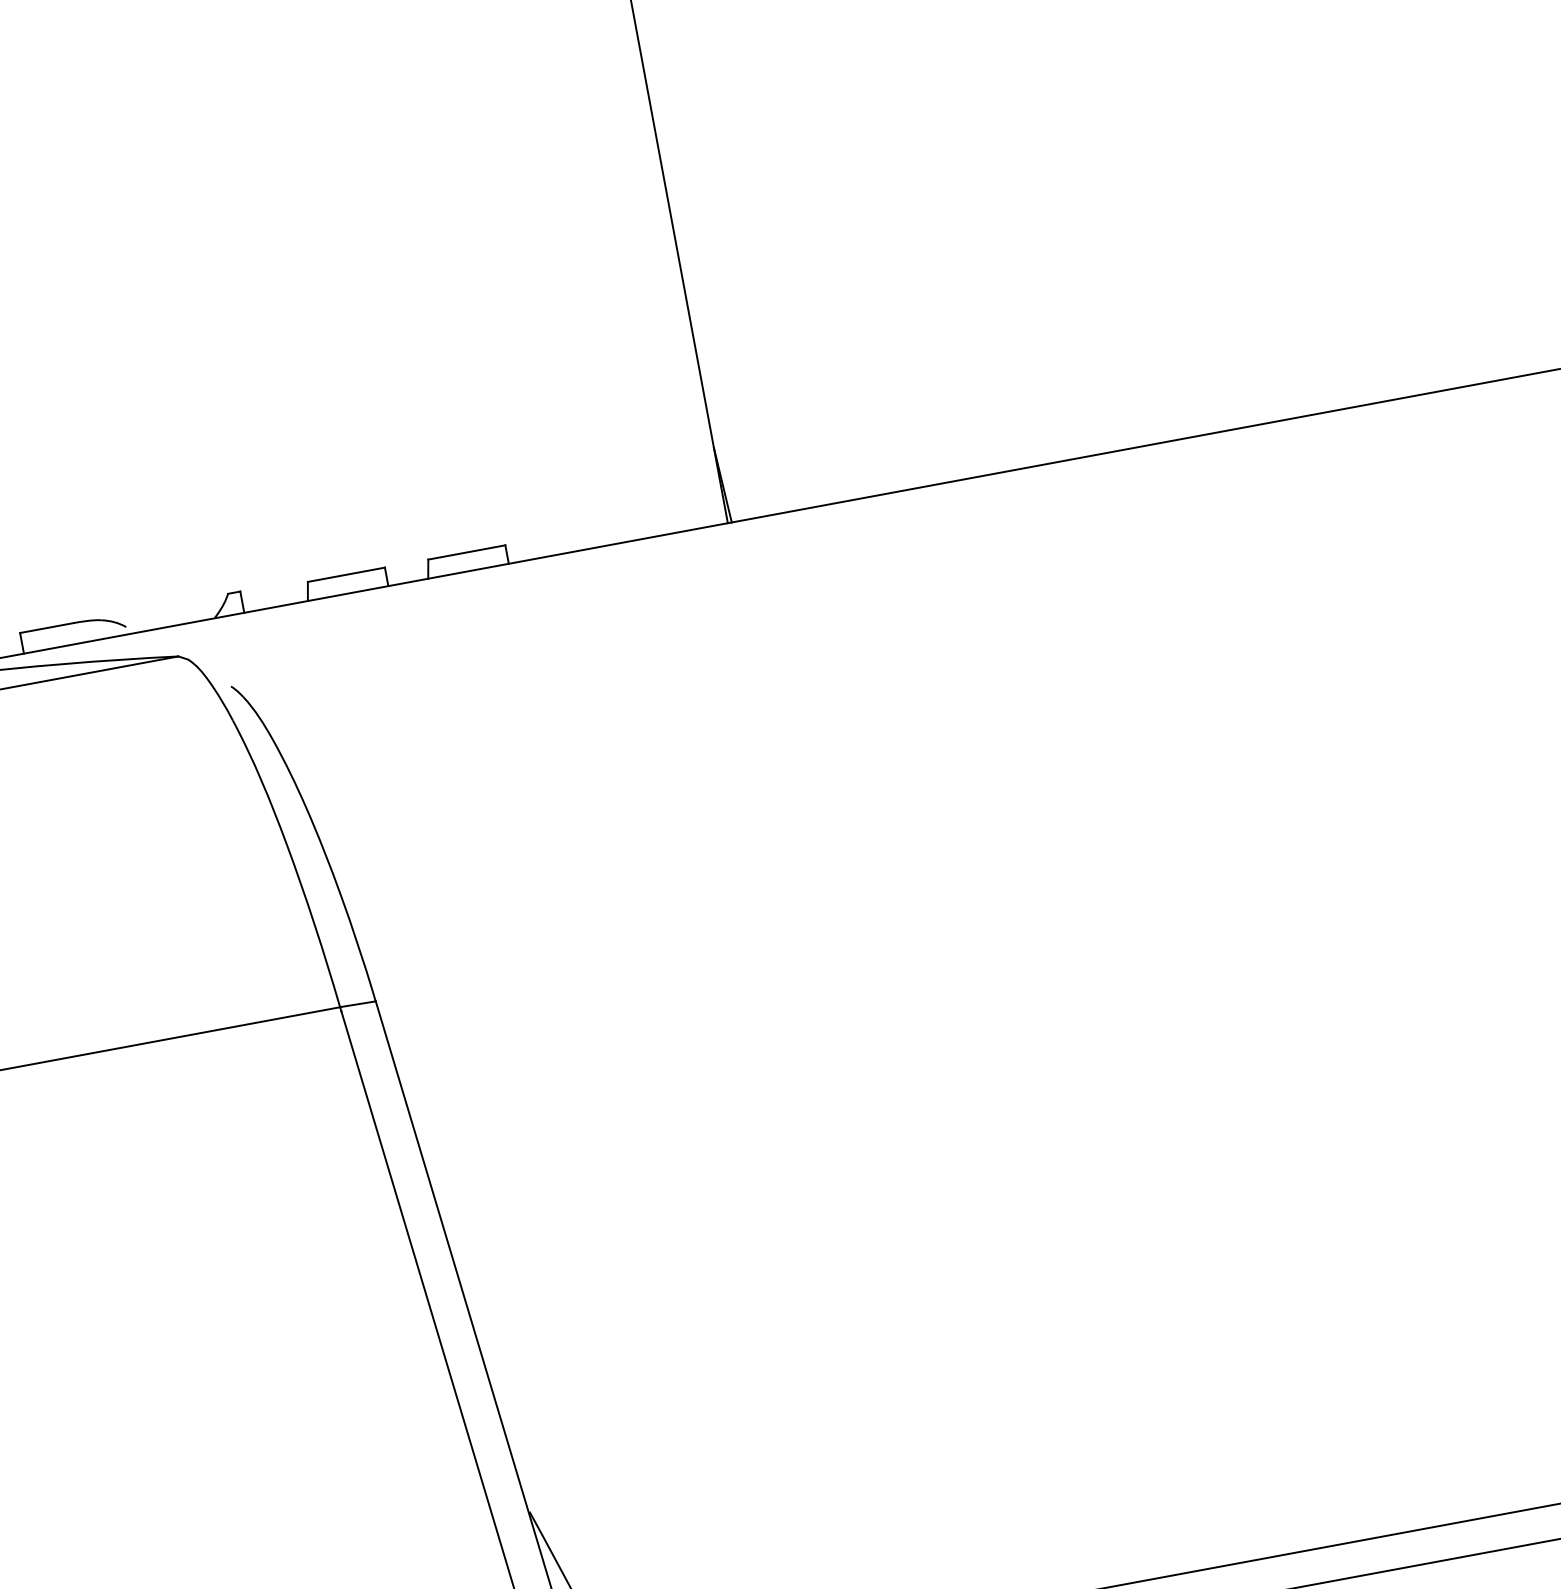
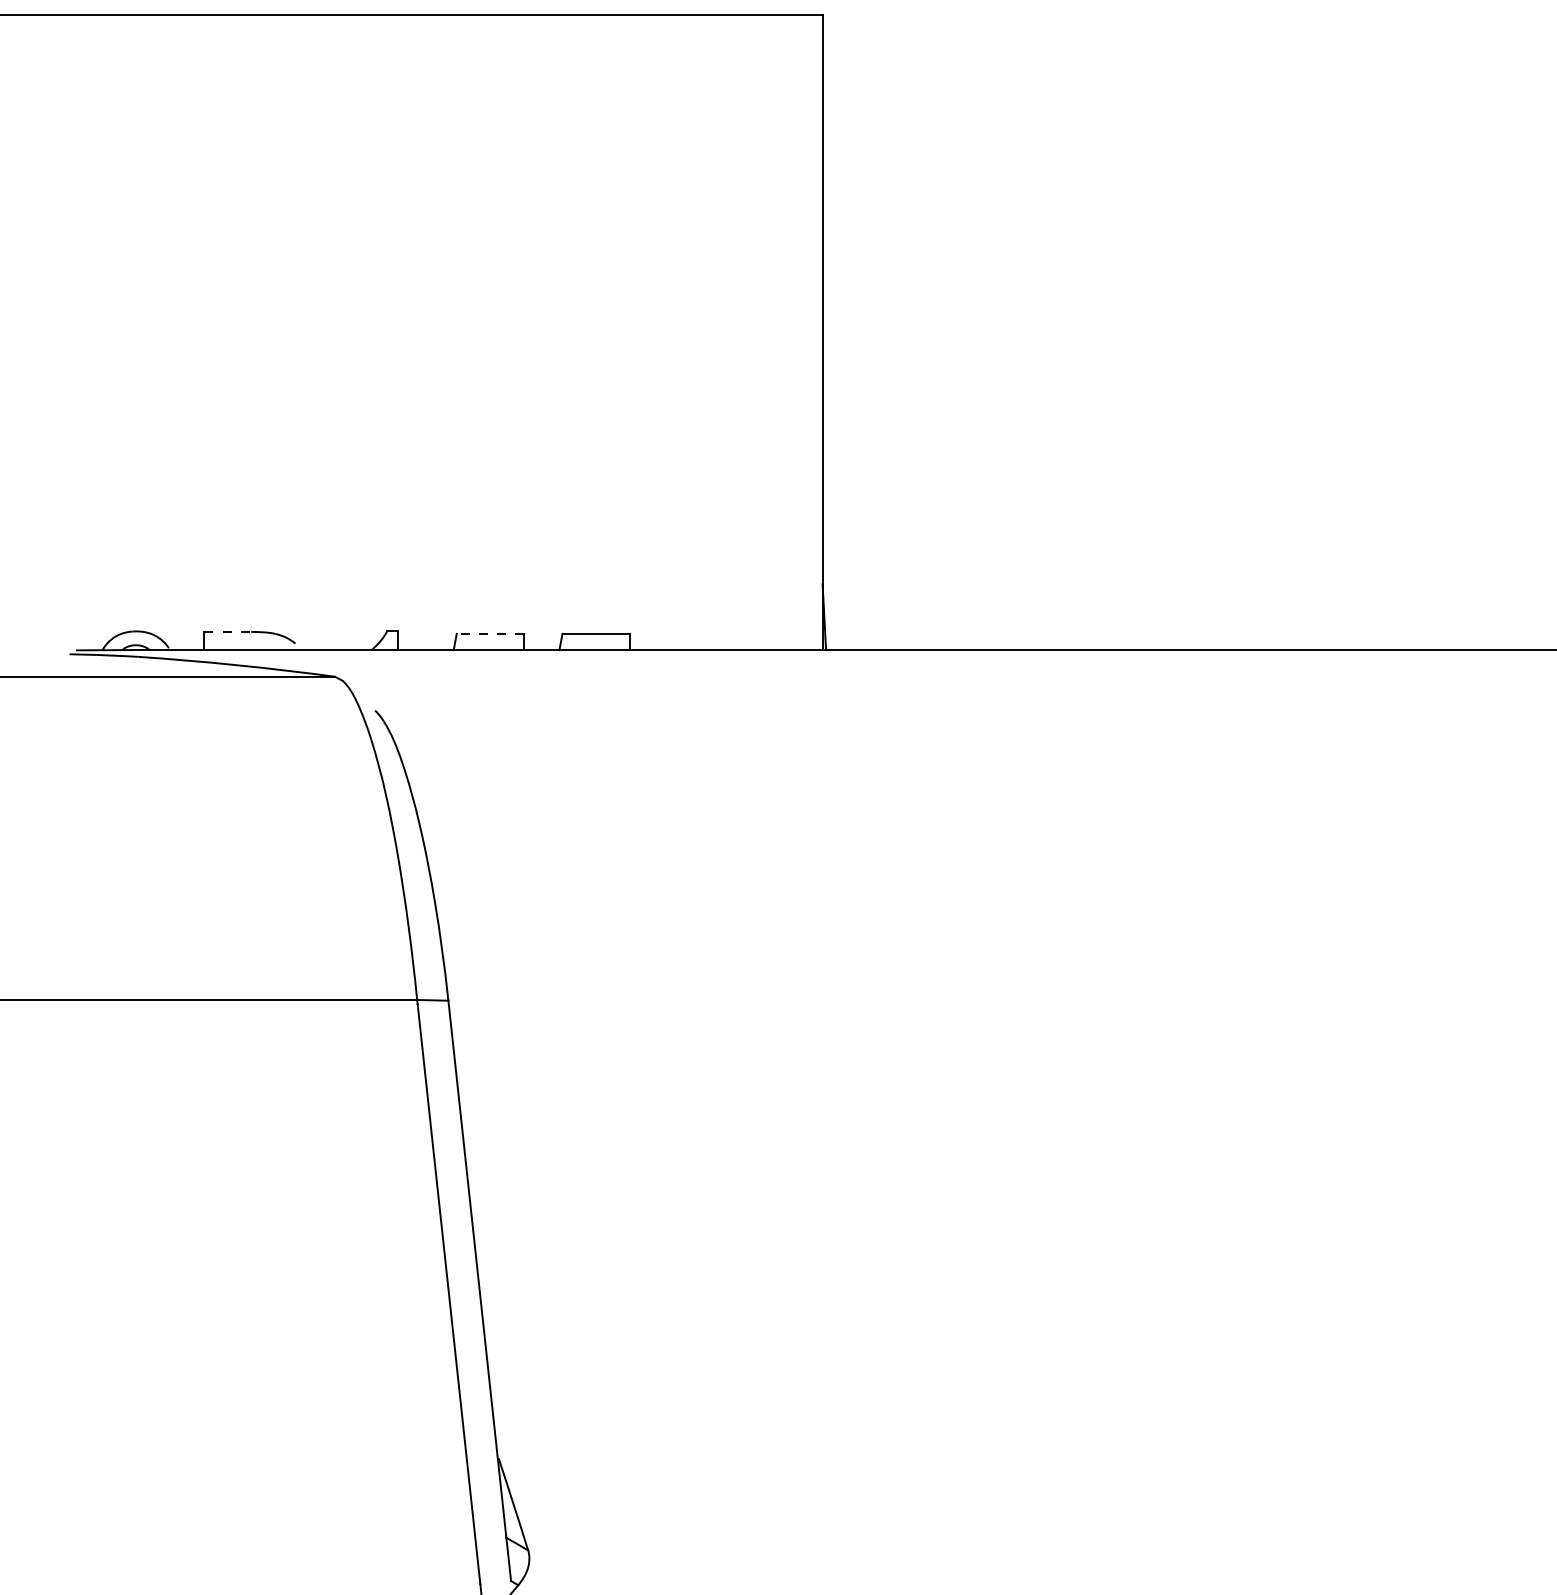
line: (346, 574) -> (490, 633), solid -> dashed
line: (47, 627) -> (228, 631), solid -> dashed

